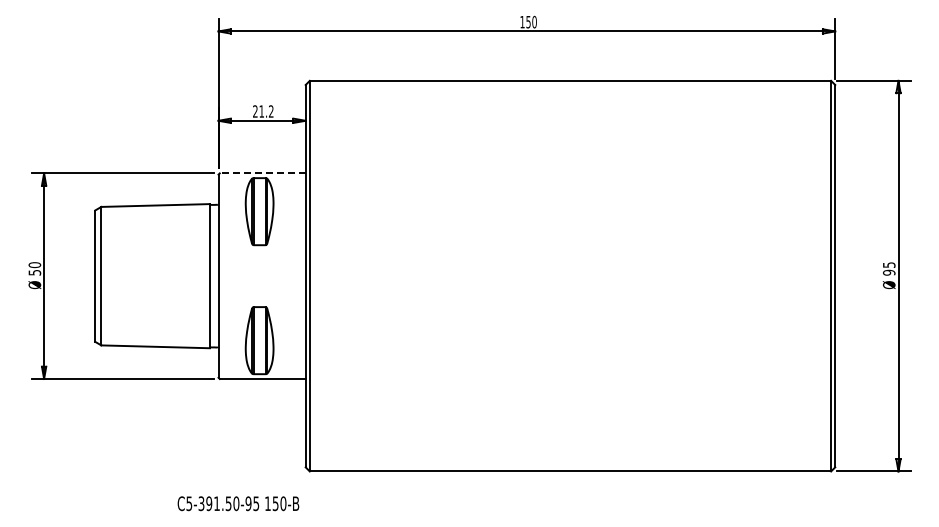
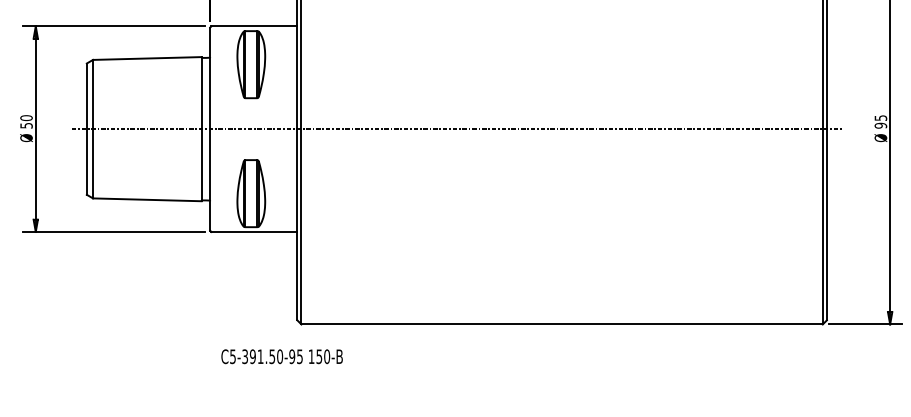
line: (262, 173) -> (254, 26), dashed -> solid
line: (465, 276) -> (457, 129), added
text: (238, 503) -> (282, 356), moved

